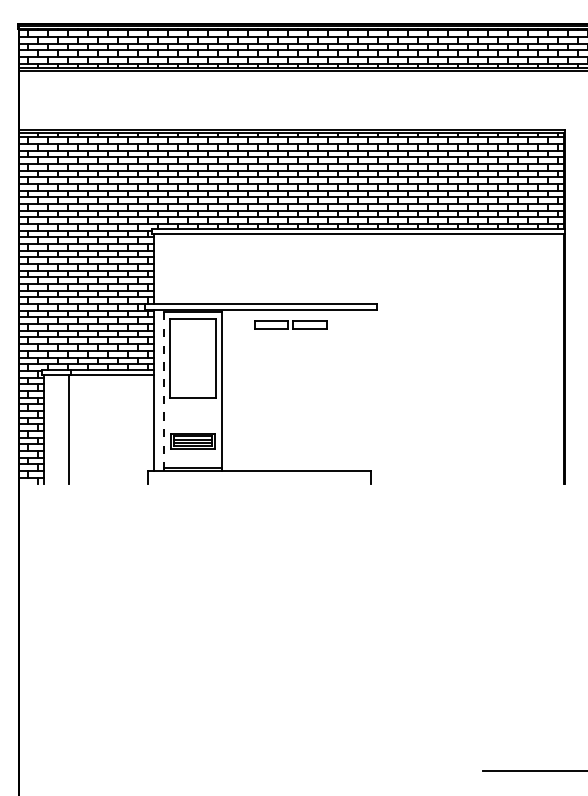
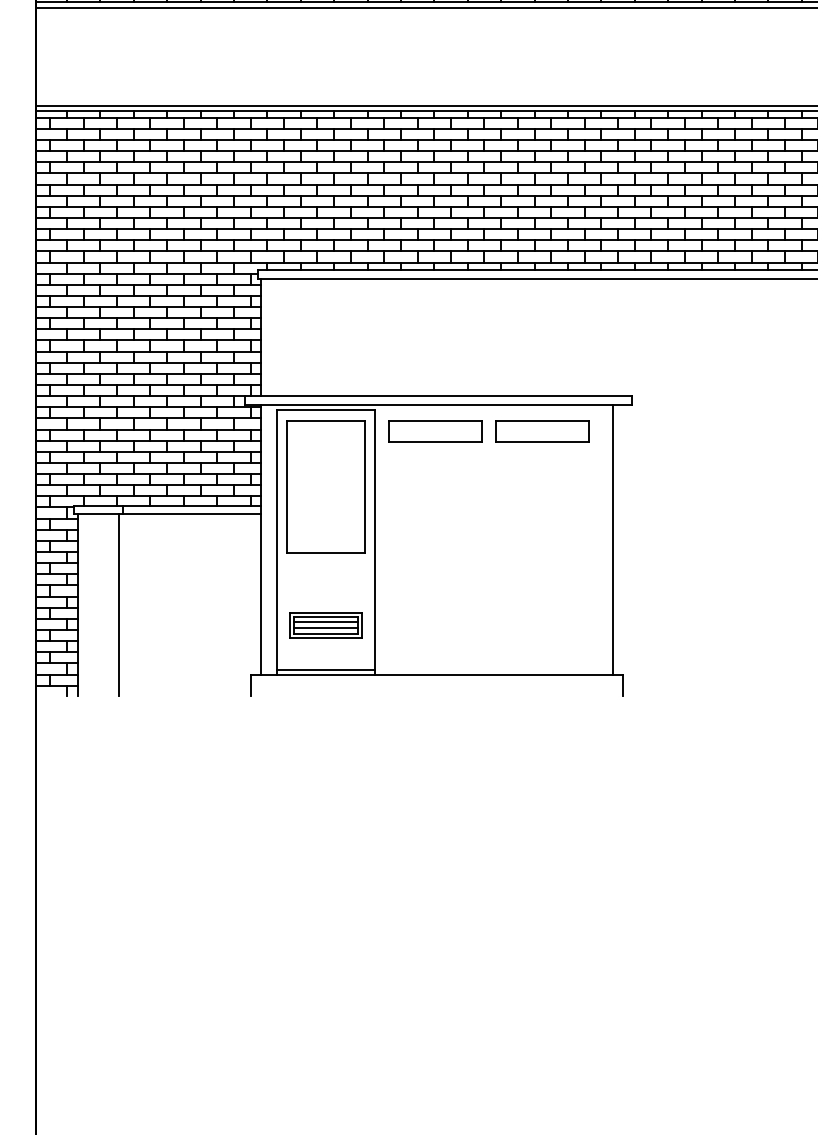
part: (290, 324) -> (488, 430), size x1.67
line: (364, 390) -> (611, 540), added
line: (163, 391) -> (276, 541), dashed -> solid

